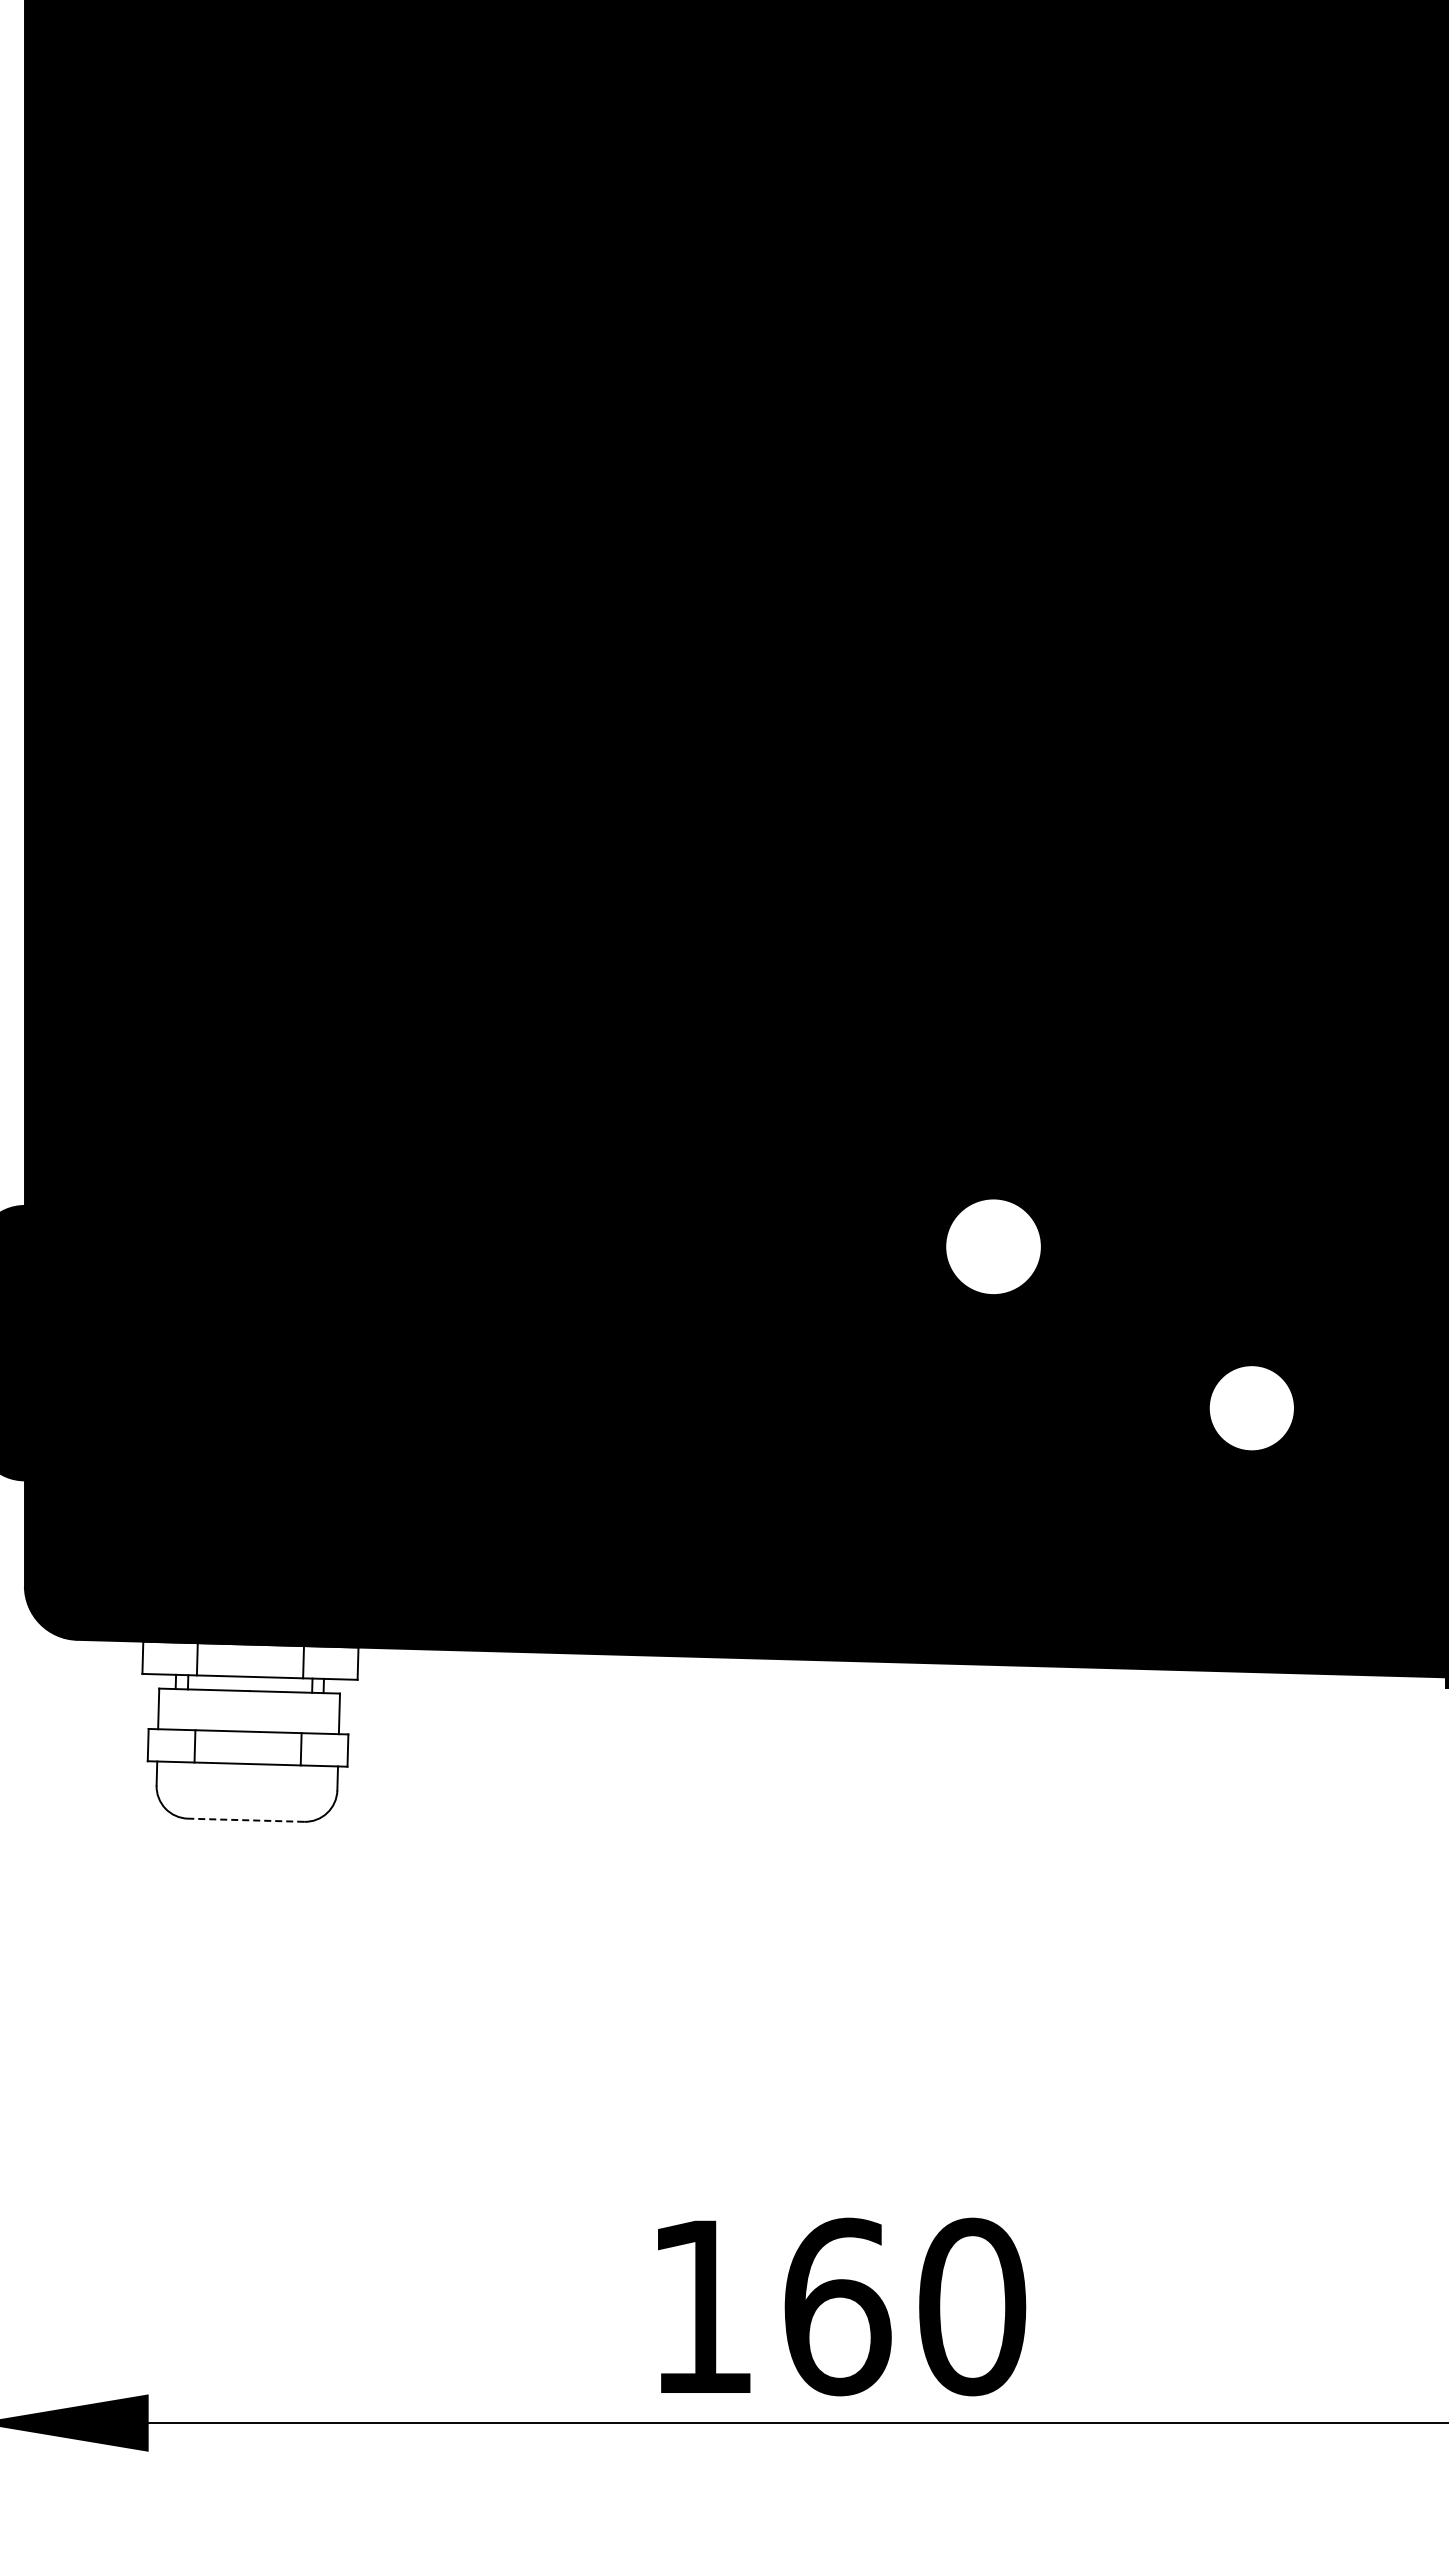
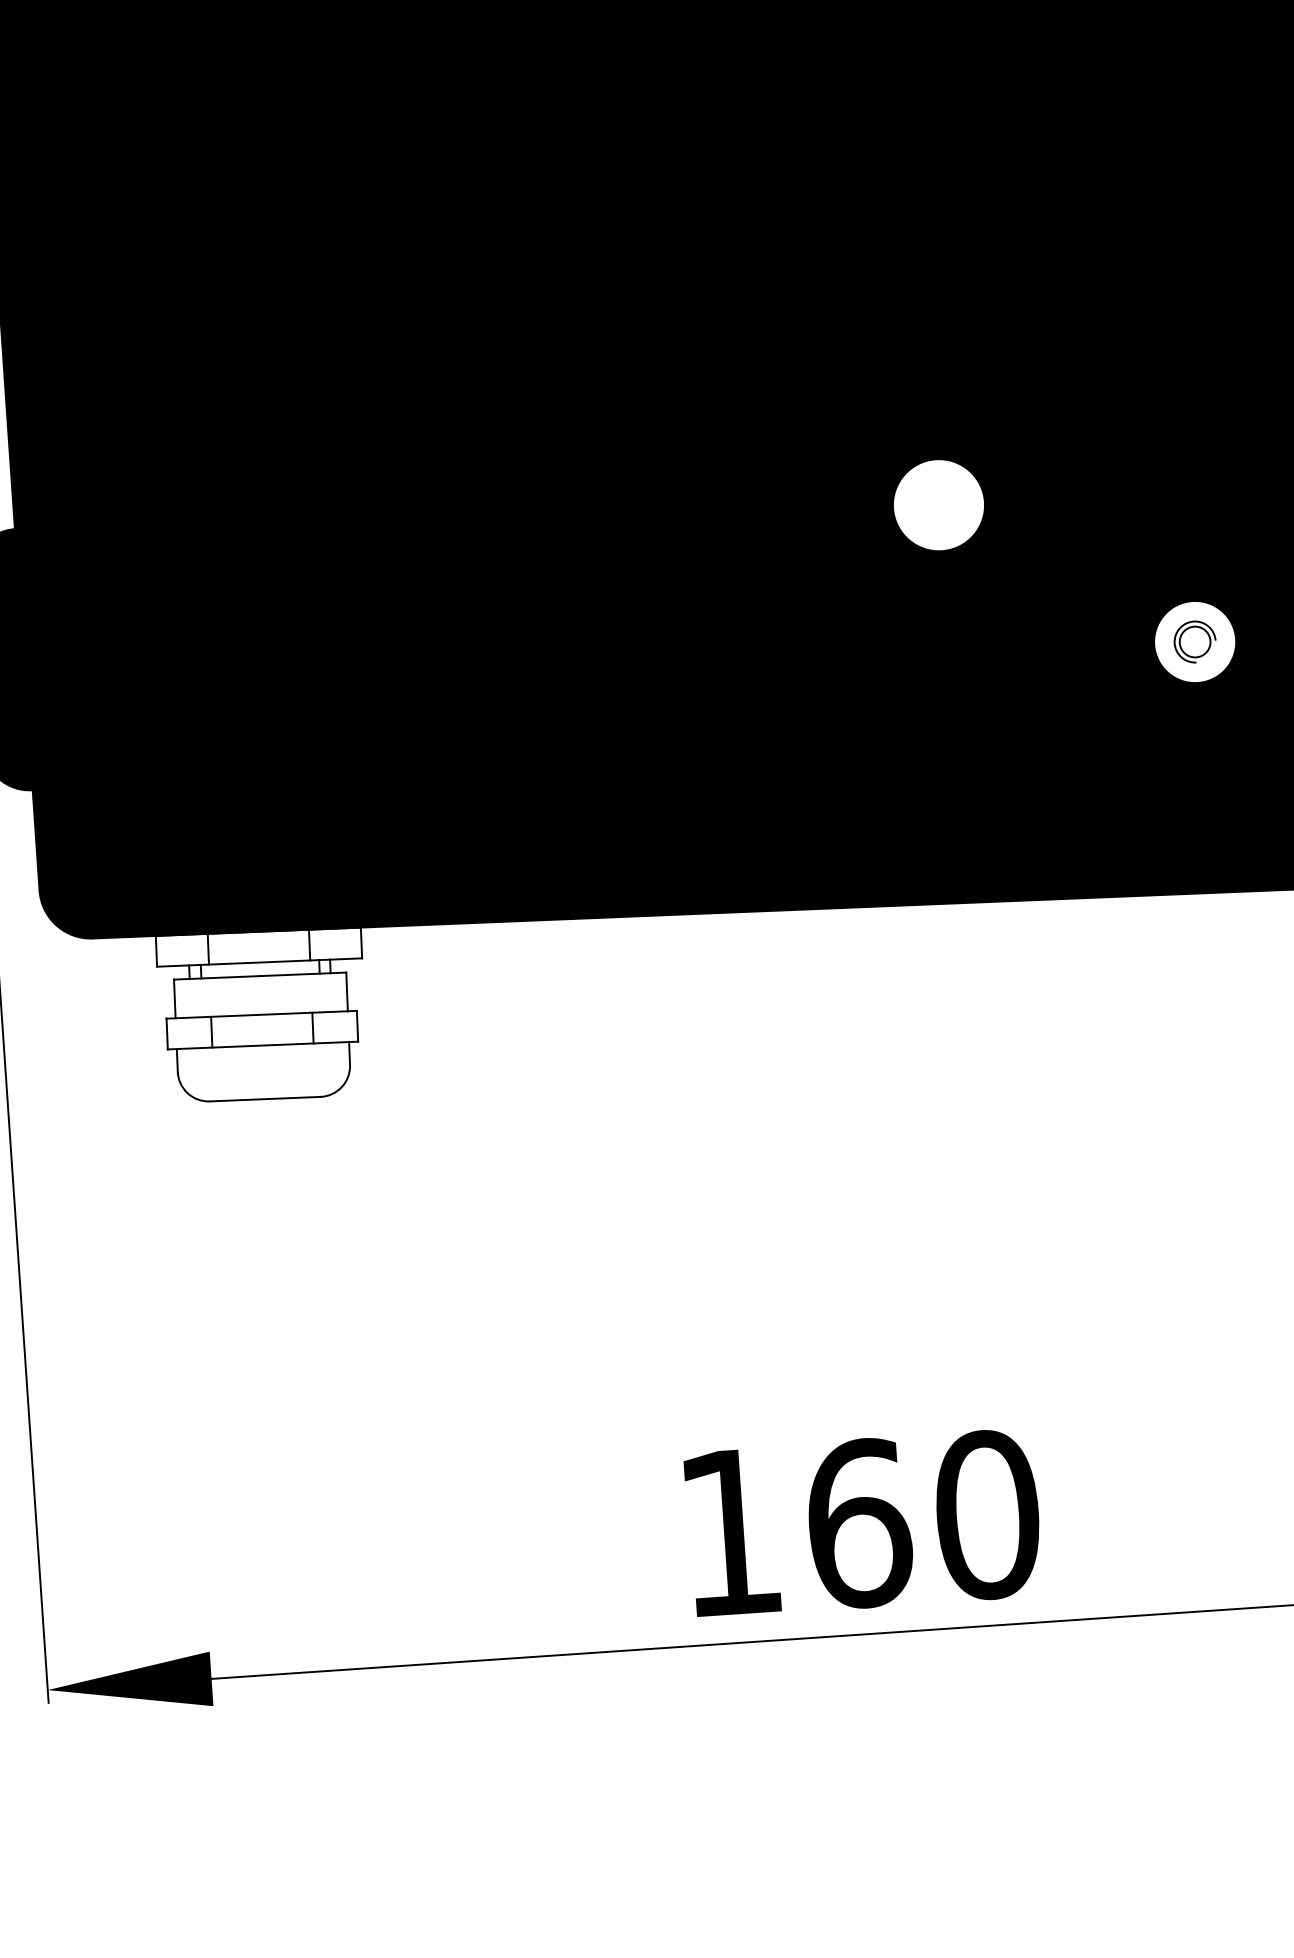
part: (1251, 1407) -> (1194, 641), added
line: (245, 1820) -> (264, 1099), dashed -> solid

